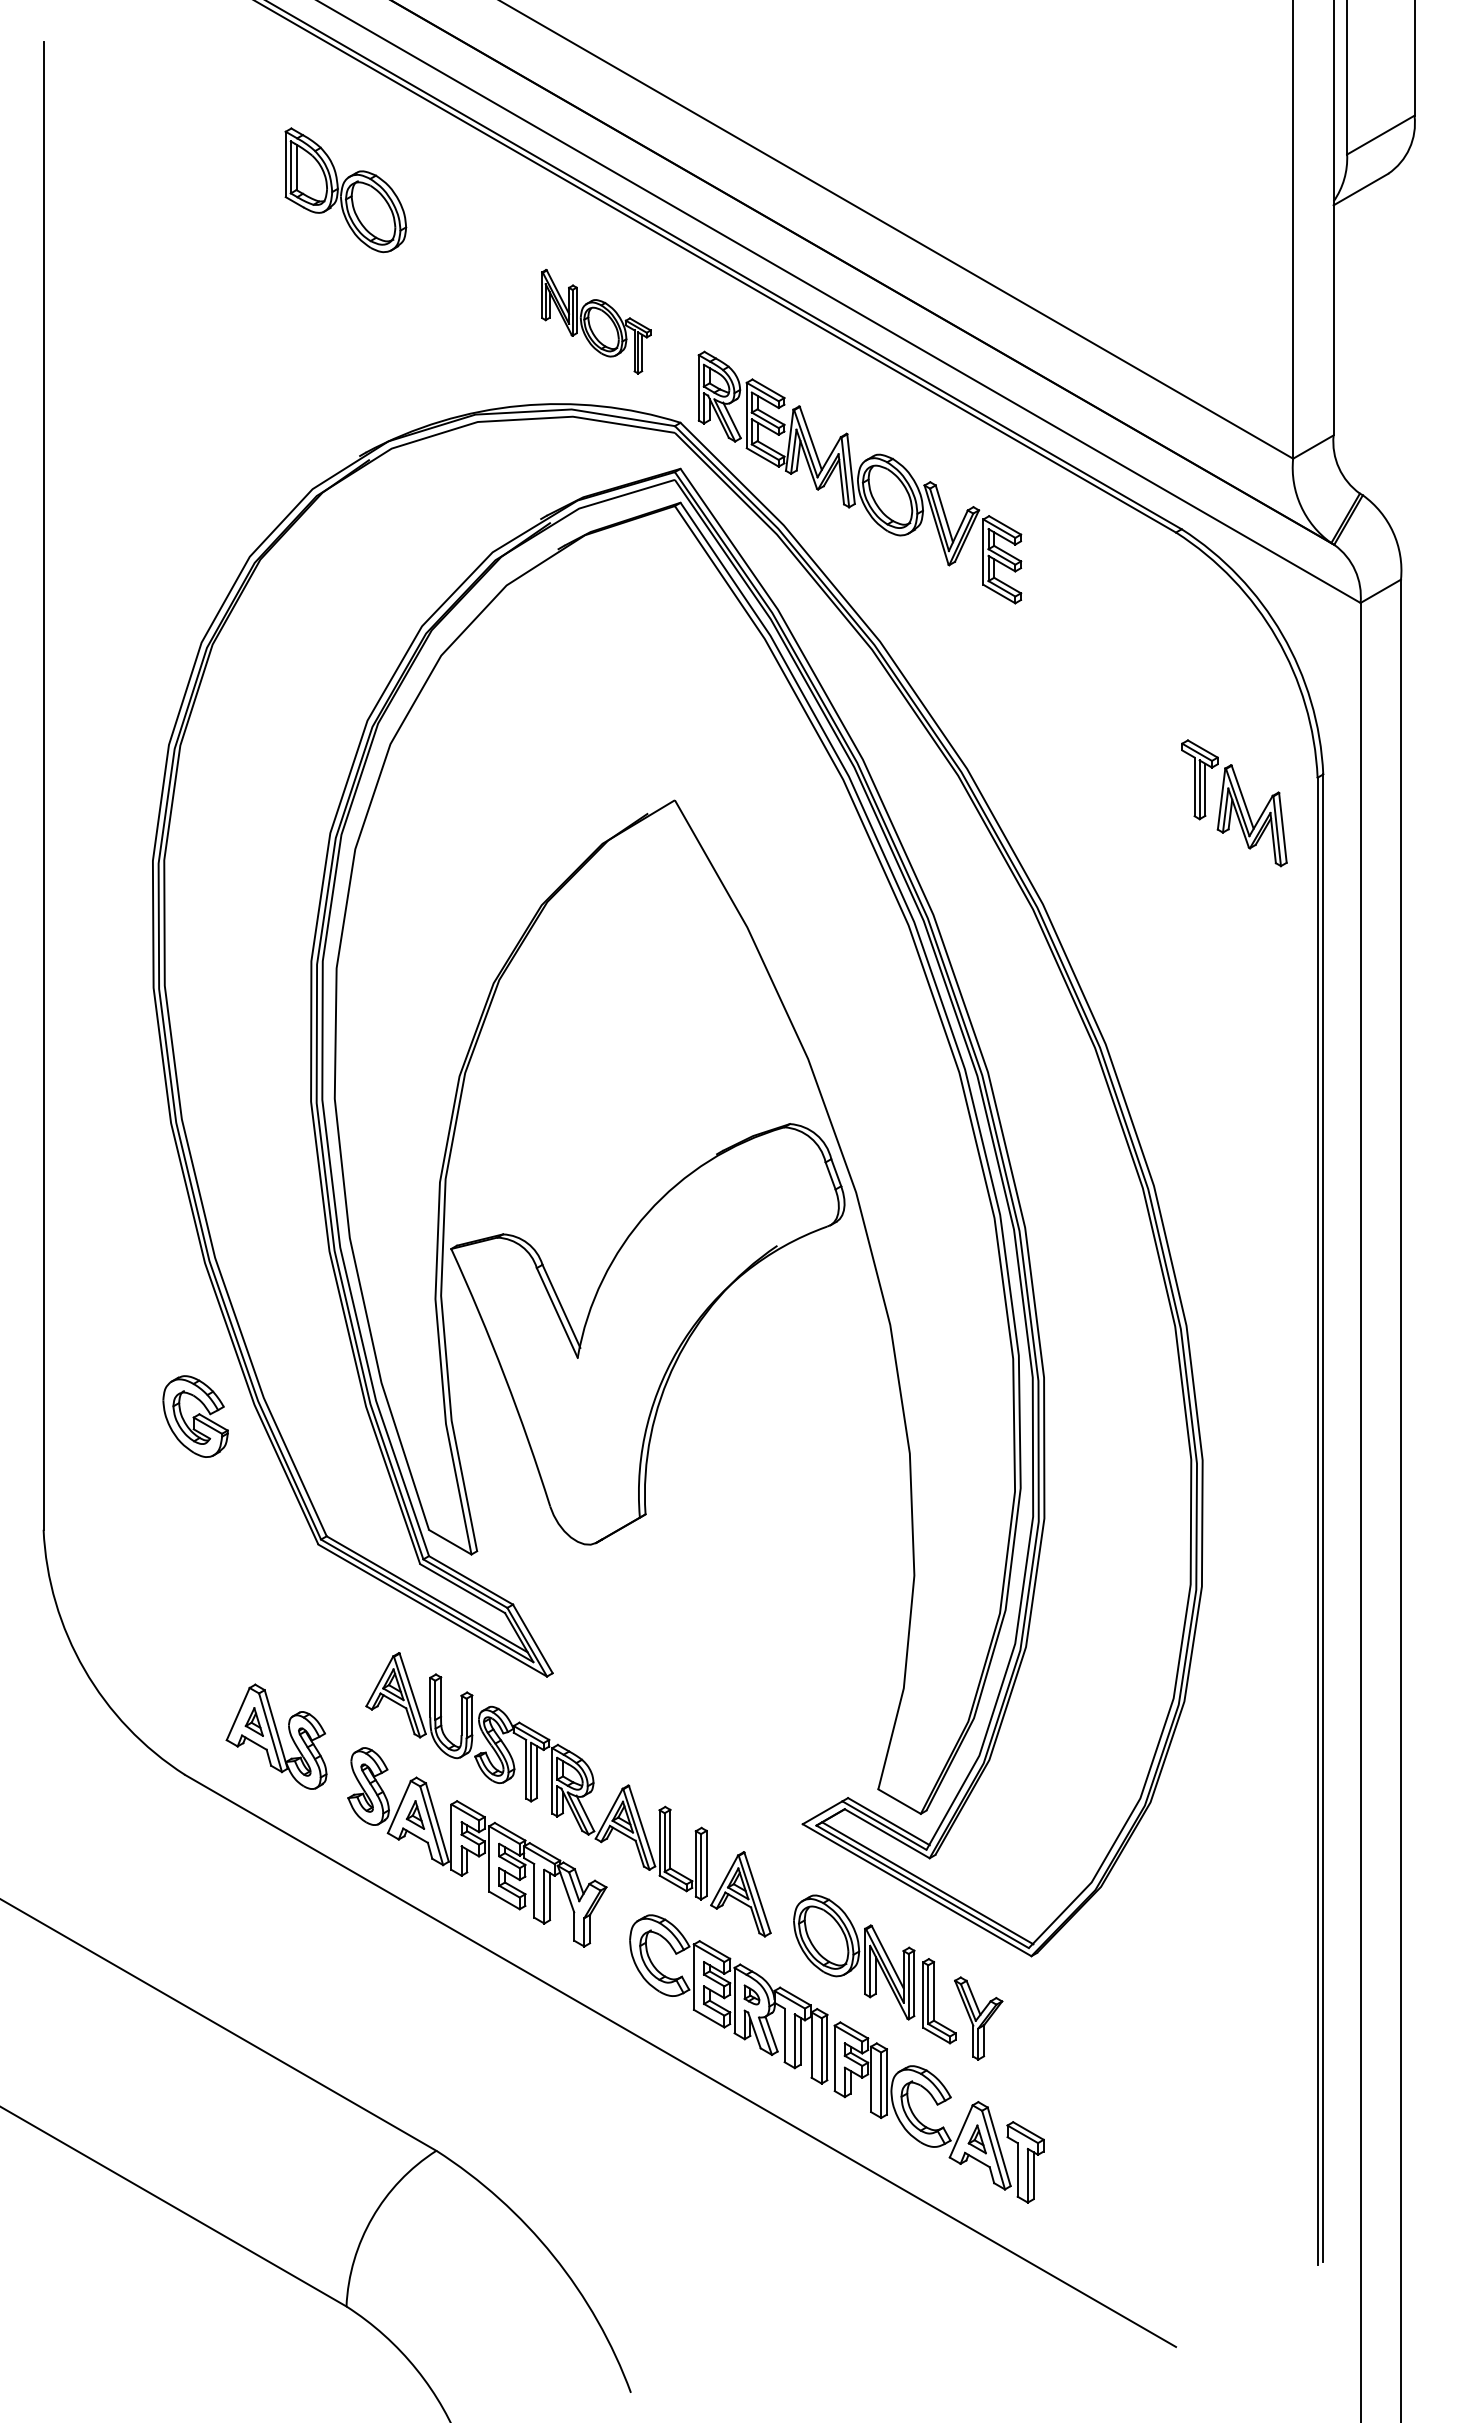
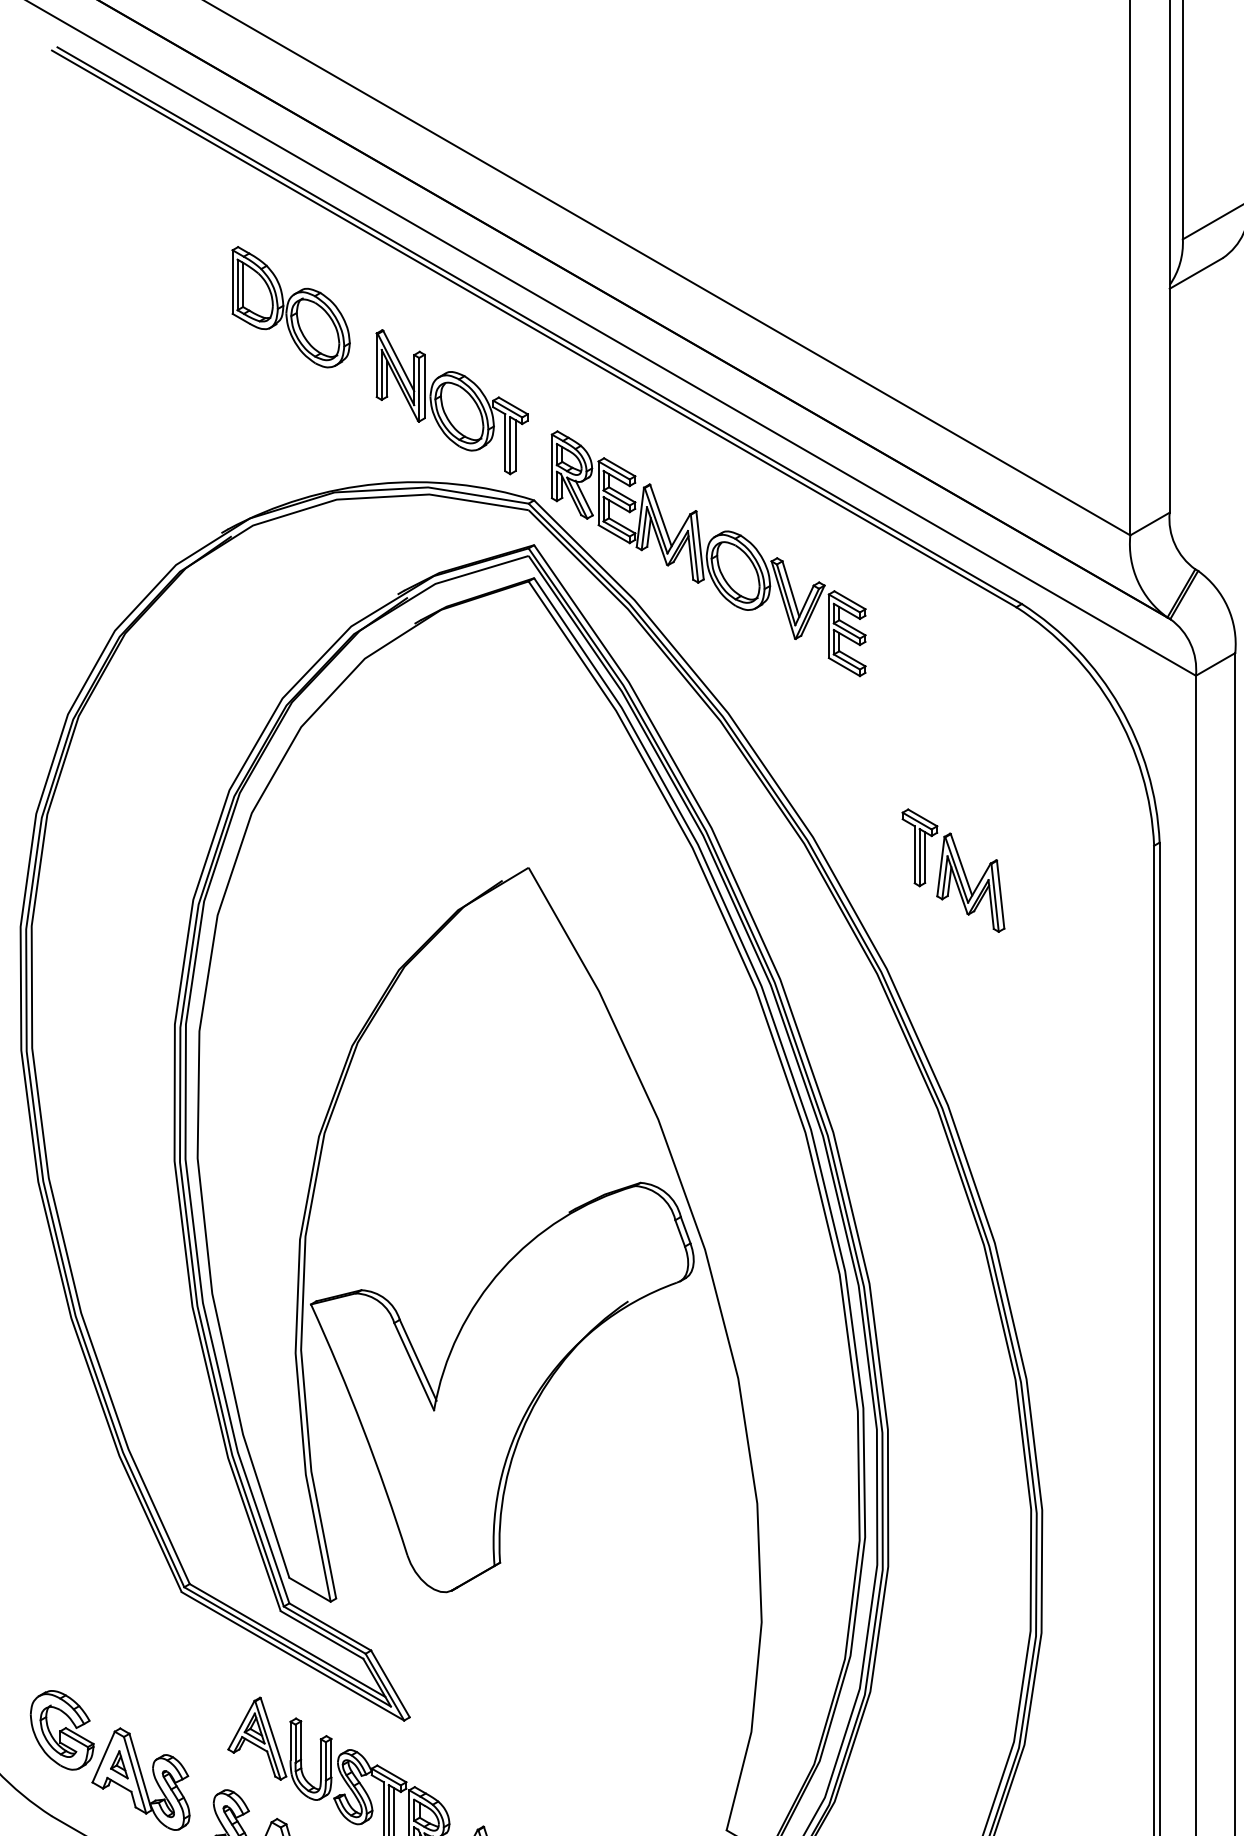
part: (345, 190) -> (290, 307), moved
part: (596, 321) -> (452, 401), size x1.43
part: (1234, 803) -> (953, 870), moved
part: (195, 1416) -> (62, 1730), moved

